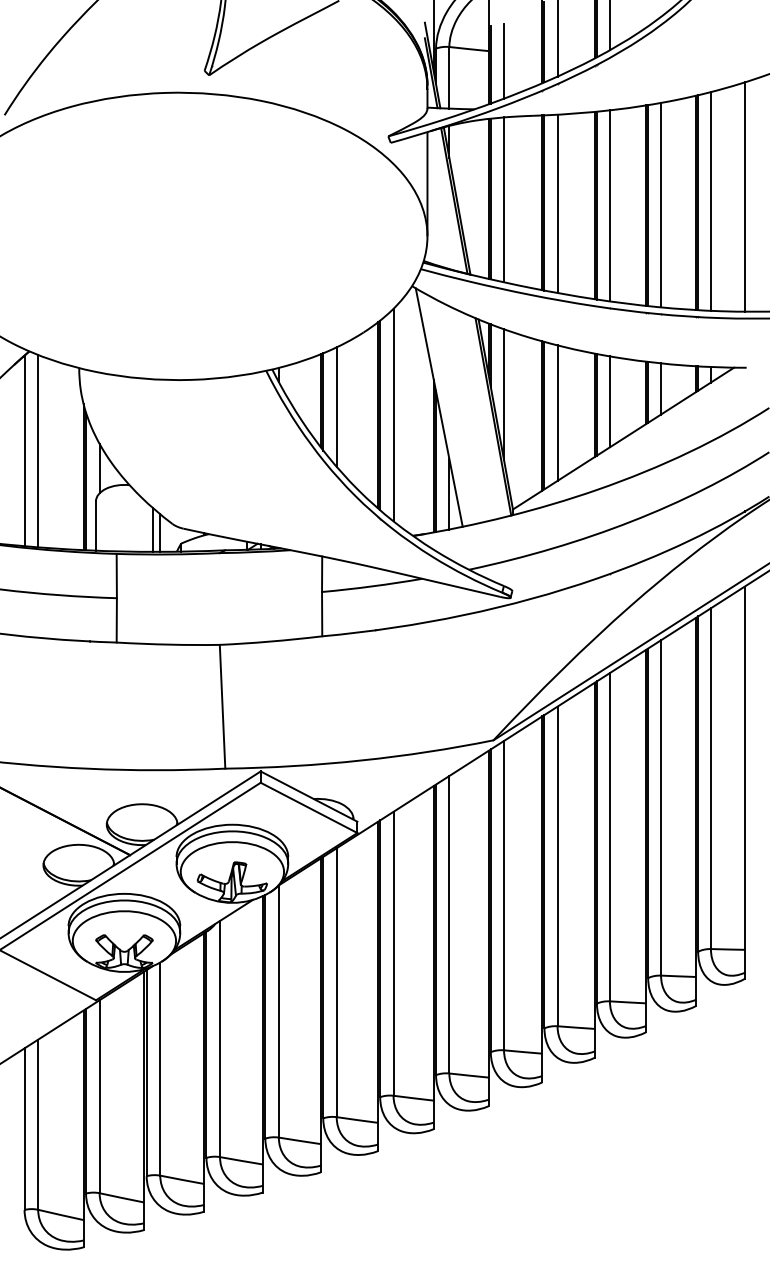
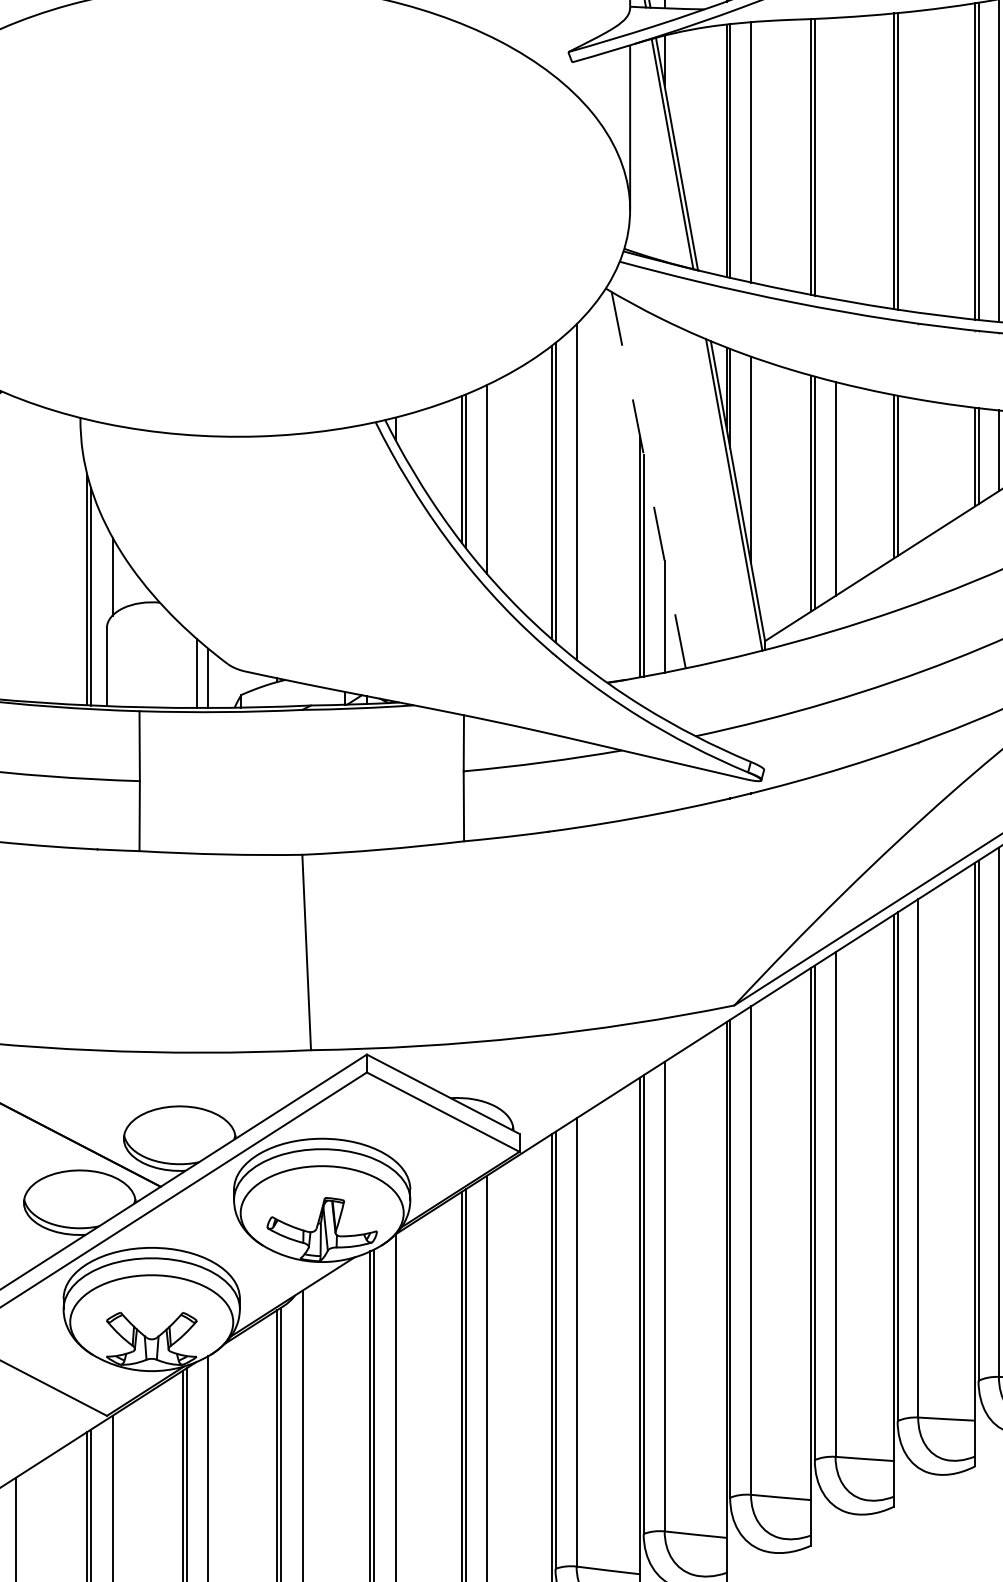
line: (557, 203) -> (835, 158), removed
line: (609, 205) -> (917, 161), removed
line: (609, 401) -> (917, 470), removed
line: (439, 407) -> (649, 480), solid -> dashed
line: (38, 451) -> (16, 549), removed

